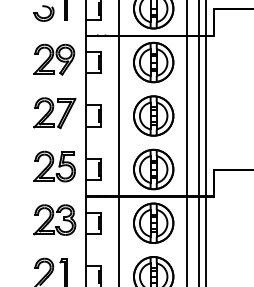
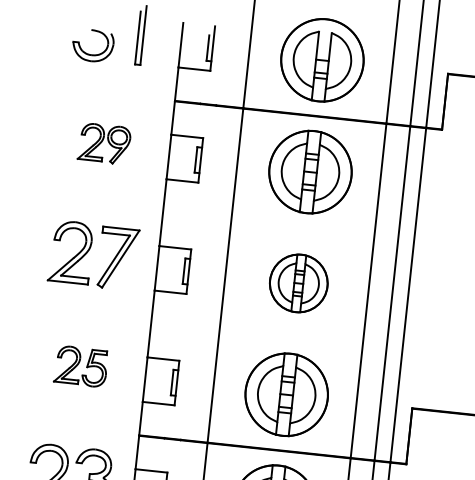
part: (54, 59) -> (104, 143), size x0.6
part: (153, 115) -> (298, 282), size x0.7
part: (54, 166) -> (80, 366), size x0.6

